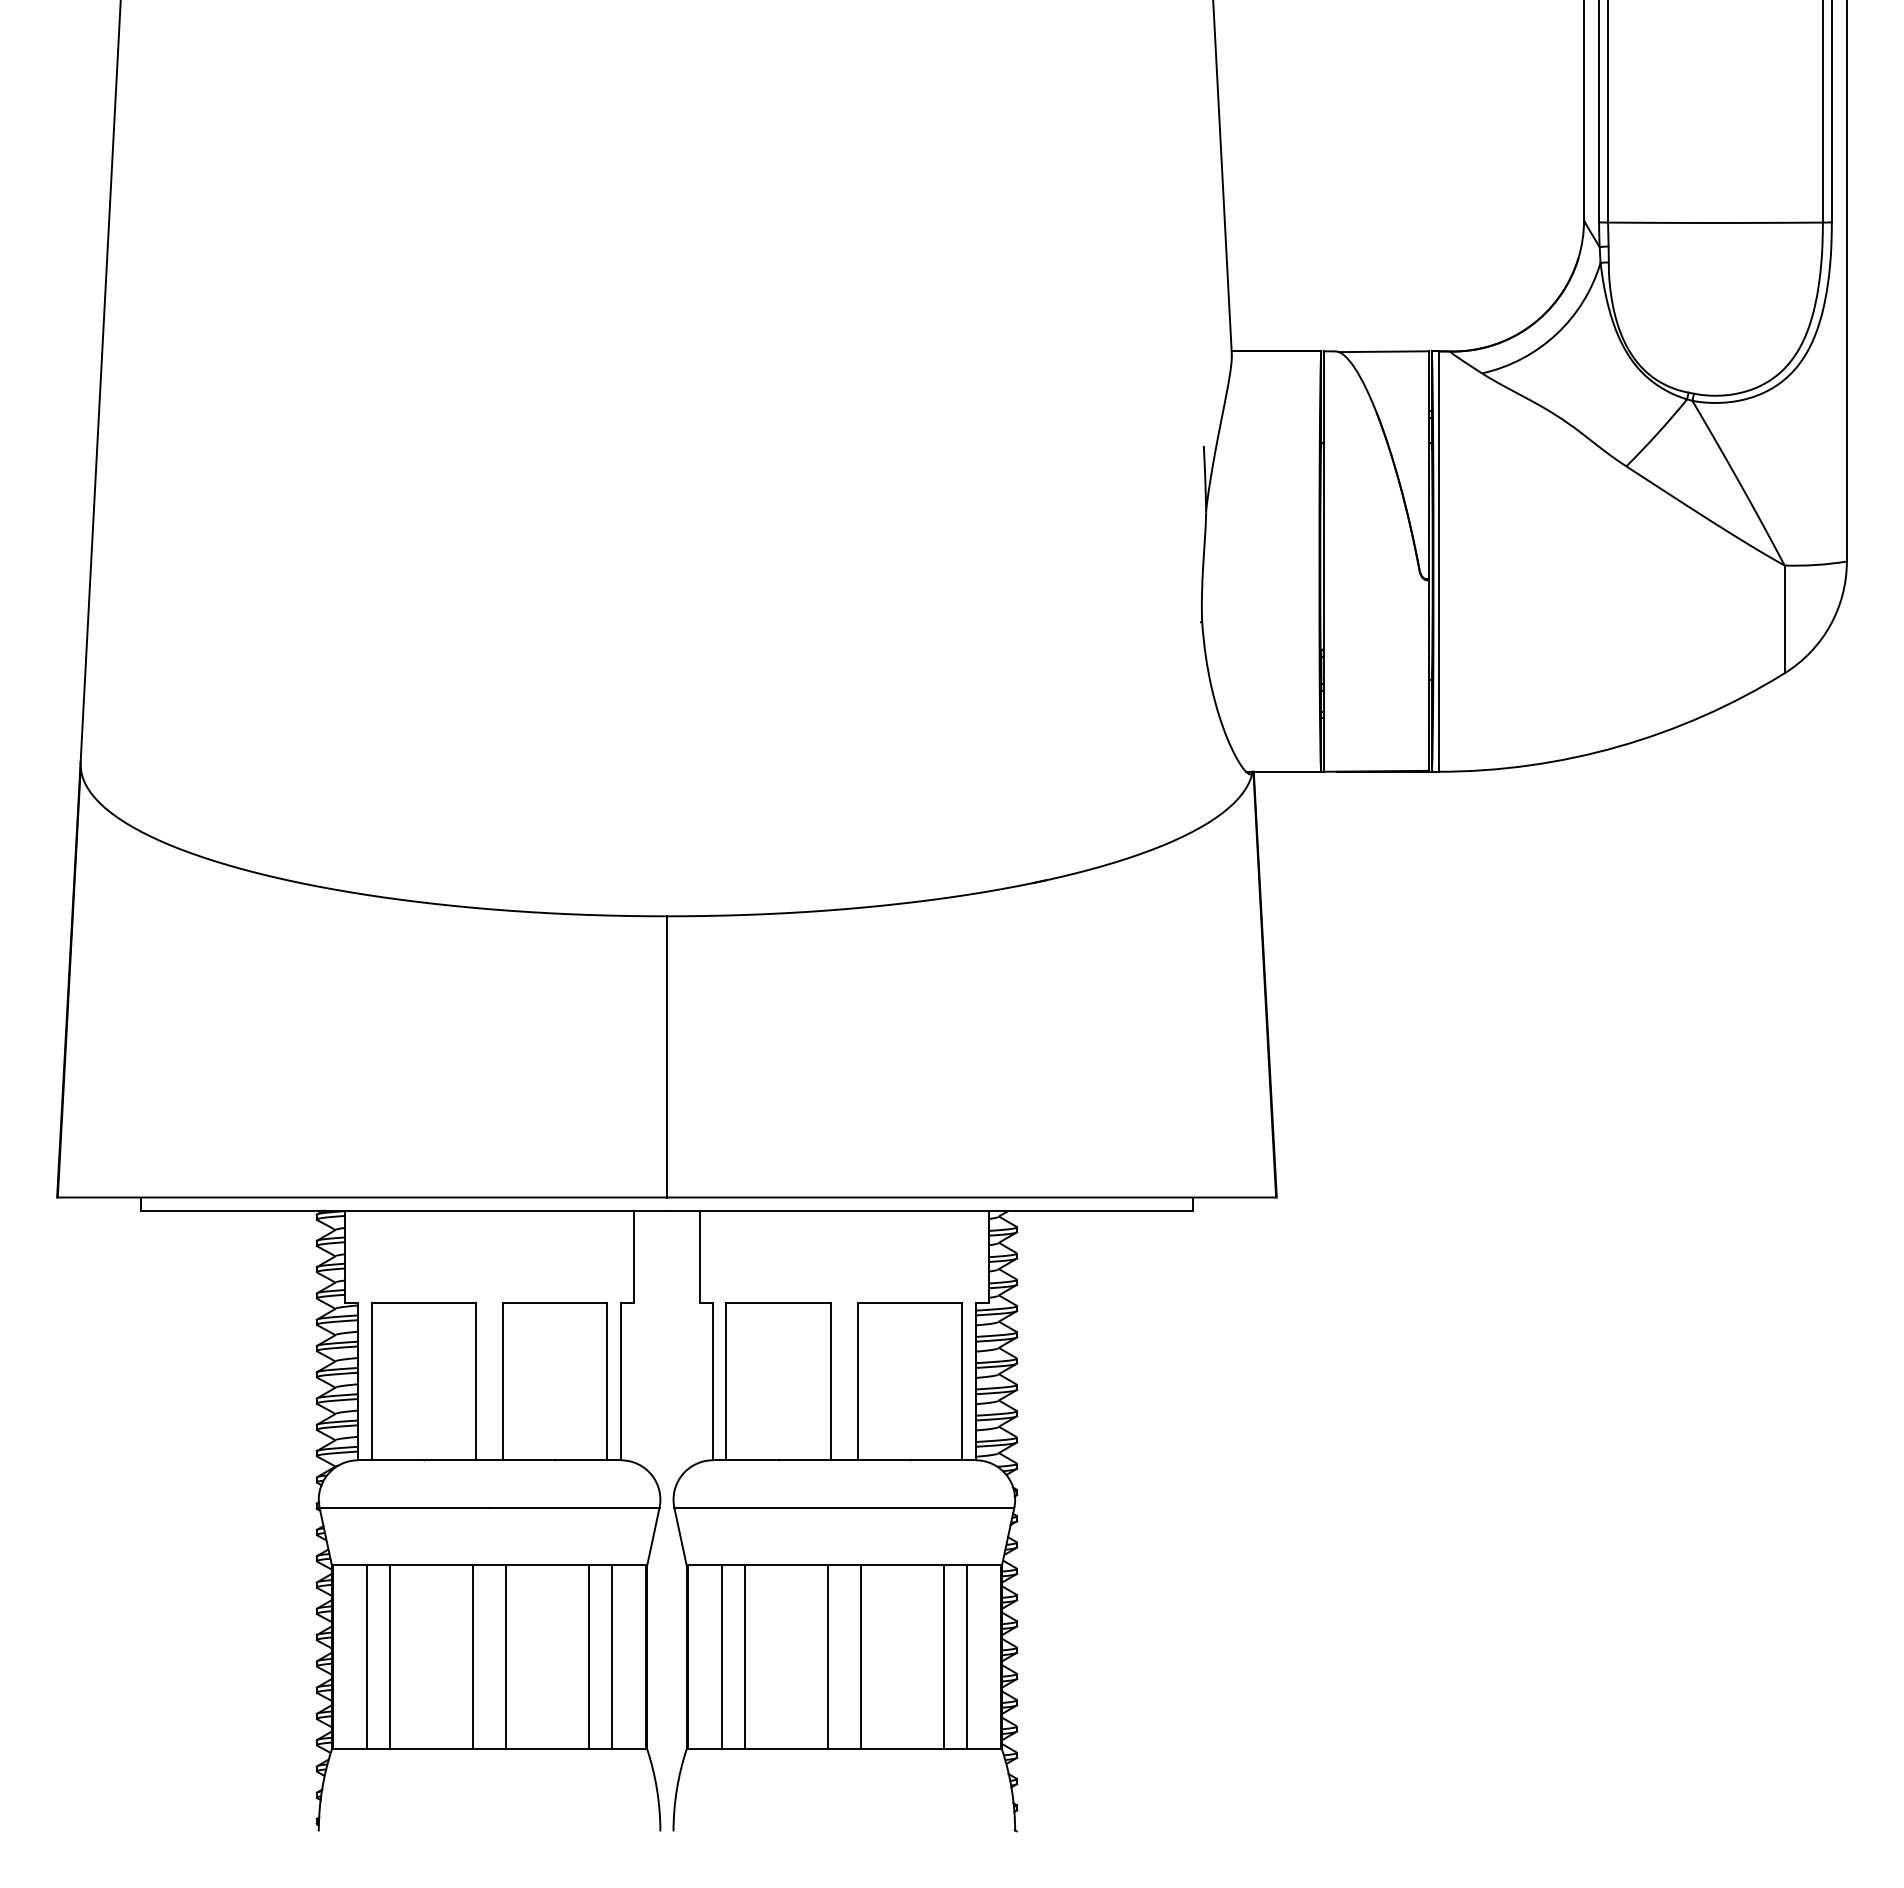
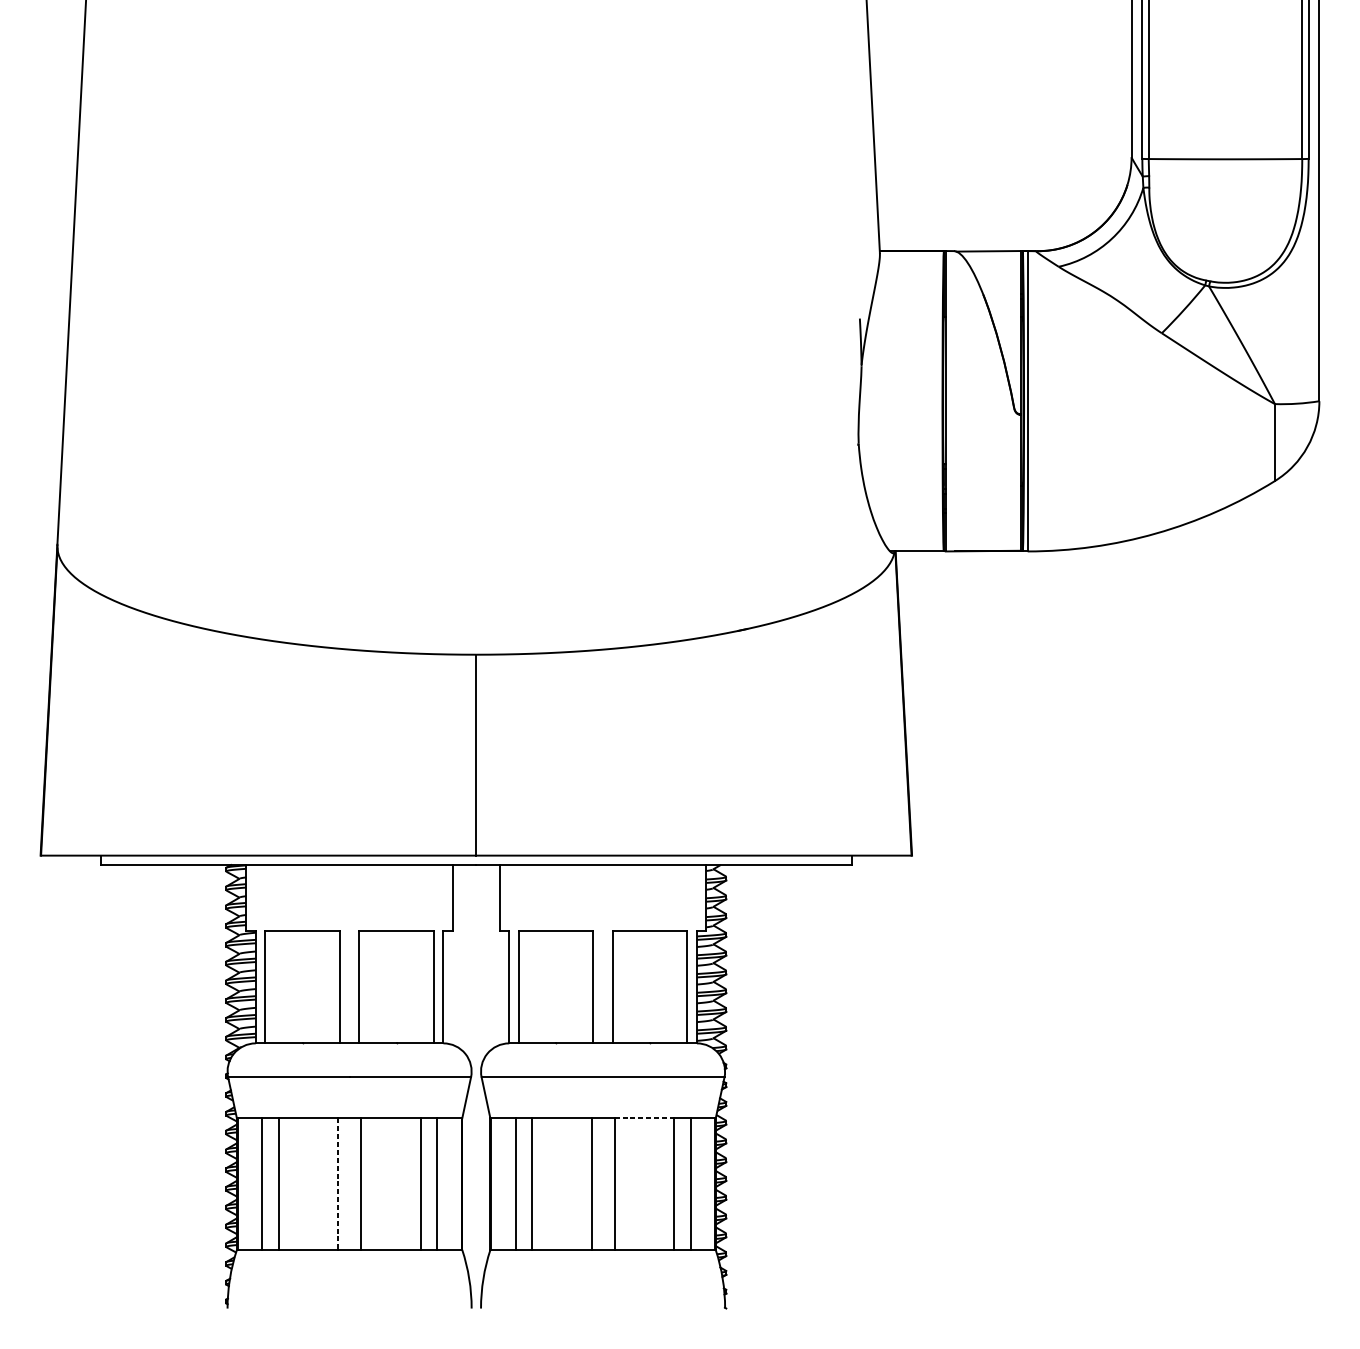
line: (902, 1565) -> (644, 1118), solid -> dashed
line: (473, 1657) -> (338, 1184), solid -> dashed

